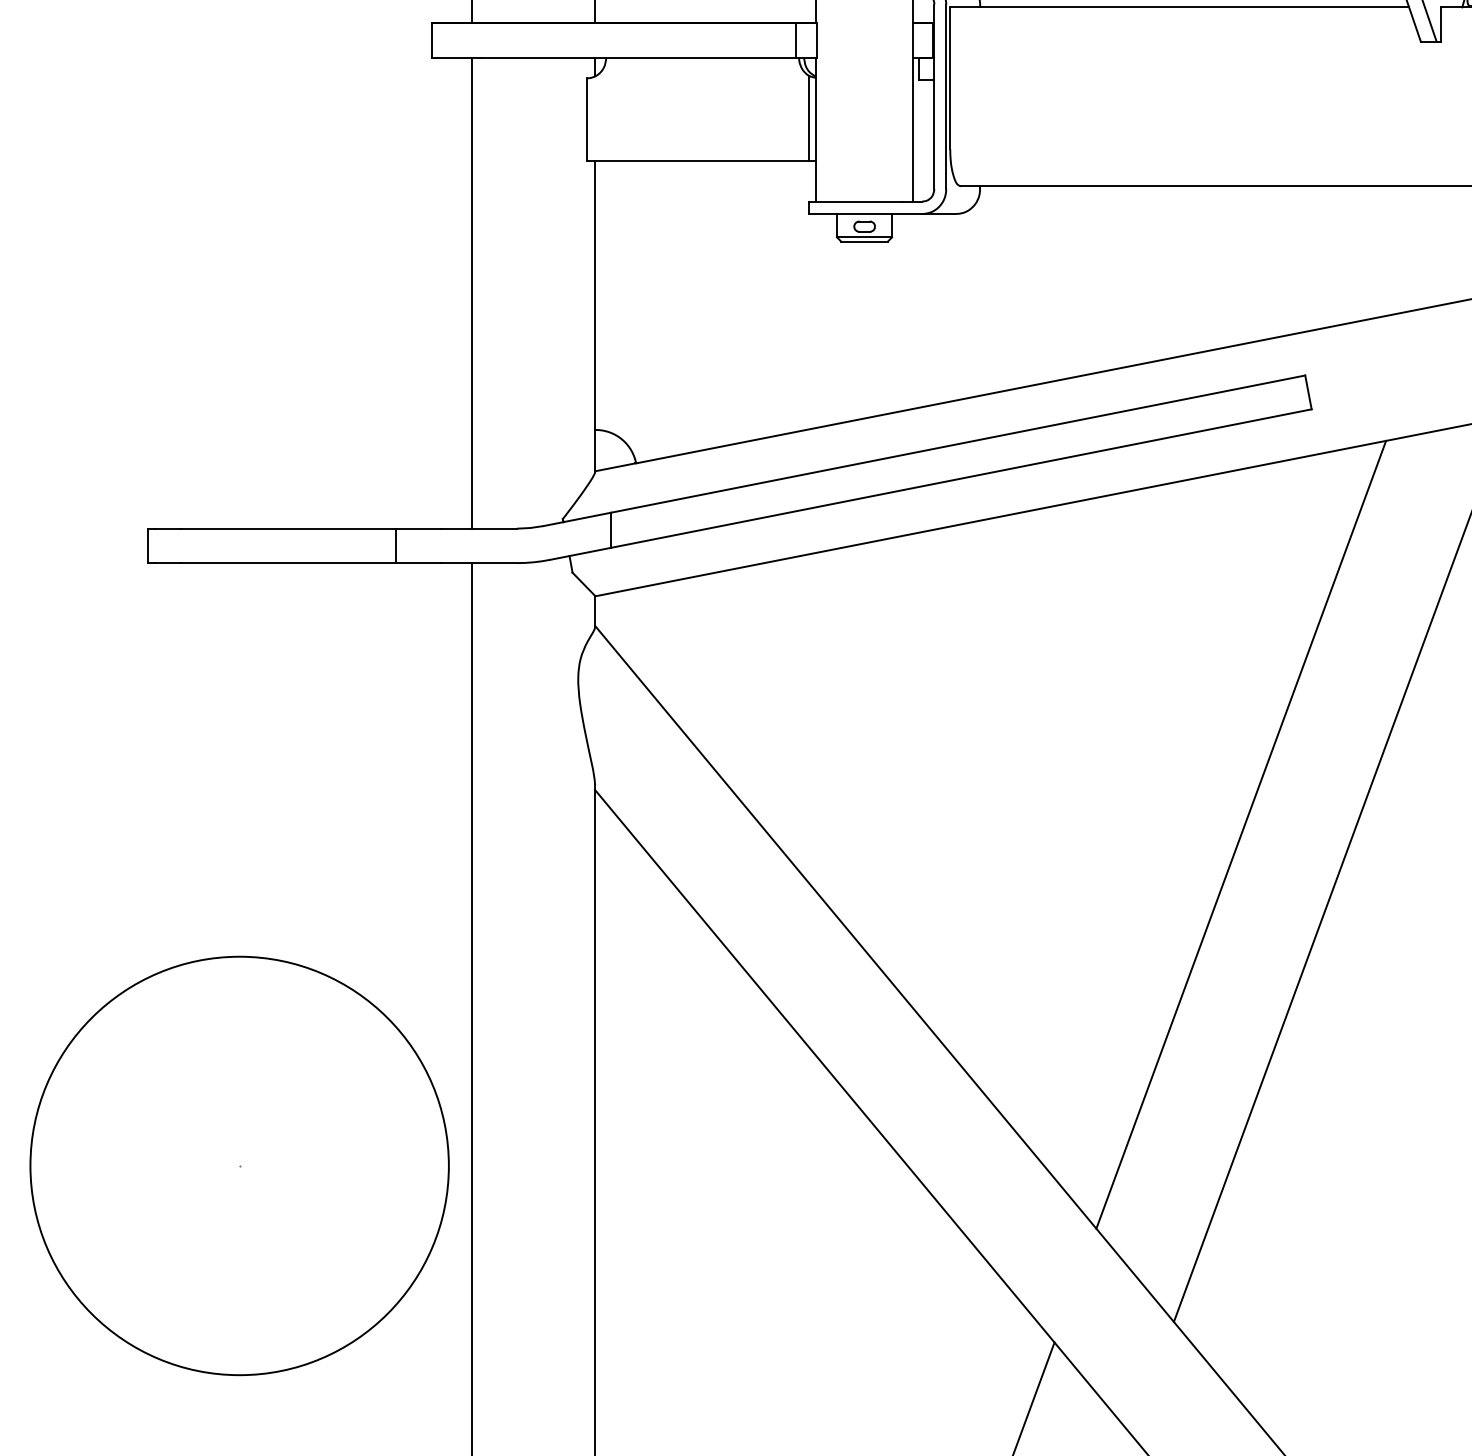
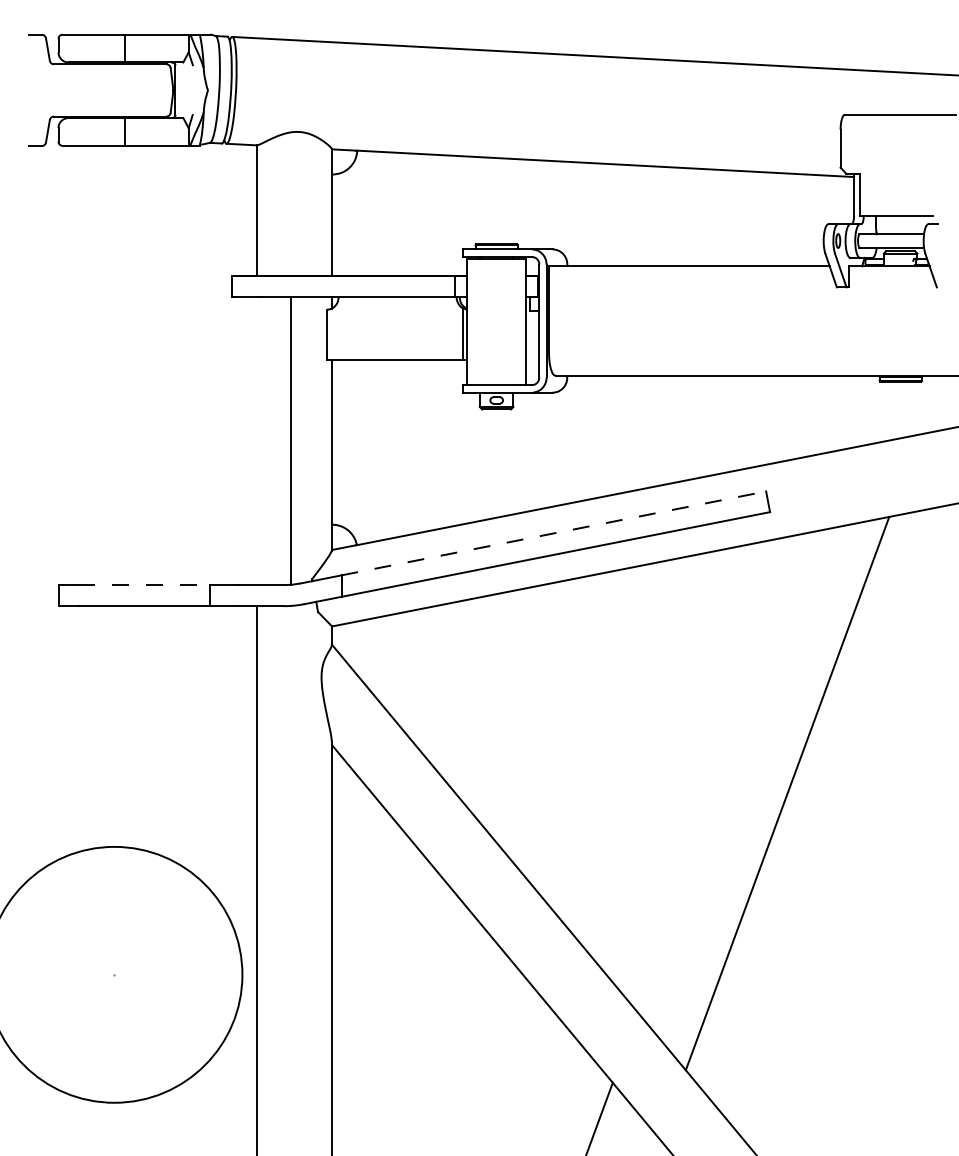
line: (471, 293) -> (290, 441), moved
line: (959, 444) -> (554, 533), solid -> dashed
line: (288, 529) -> (144, 585), solid -> dashed
line: (1240, 835) -> (726, 772), removed

